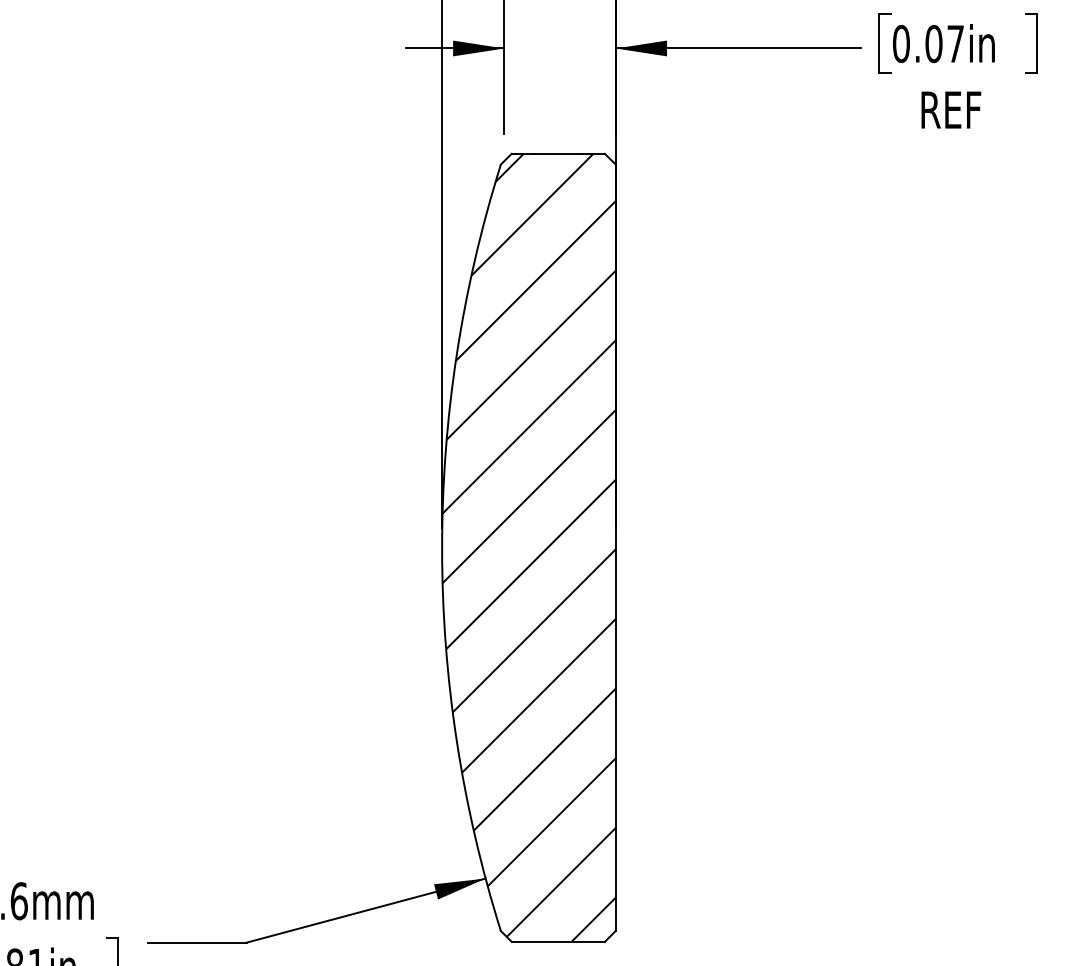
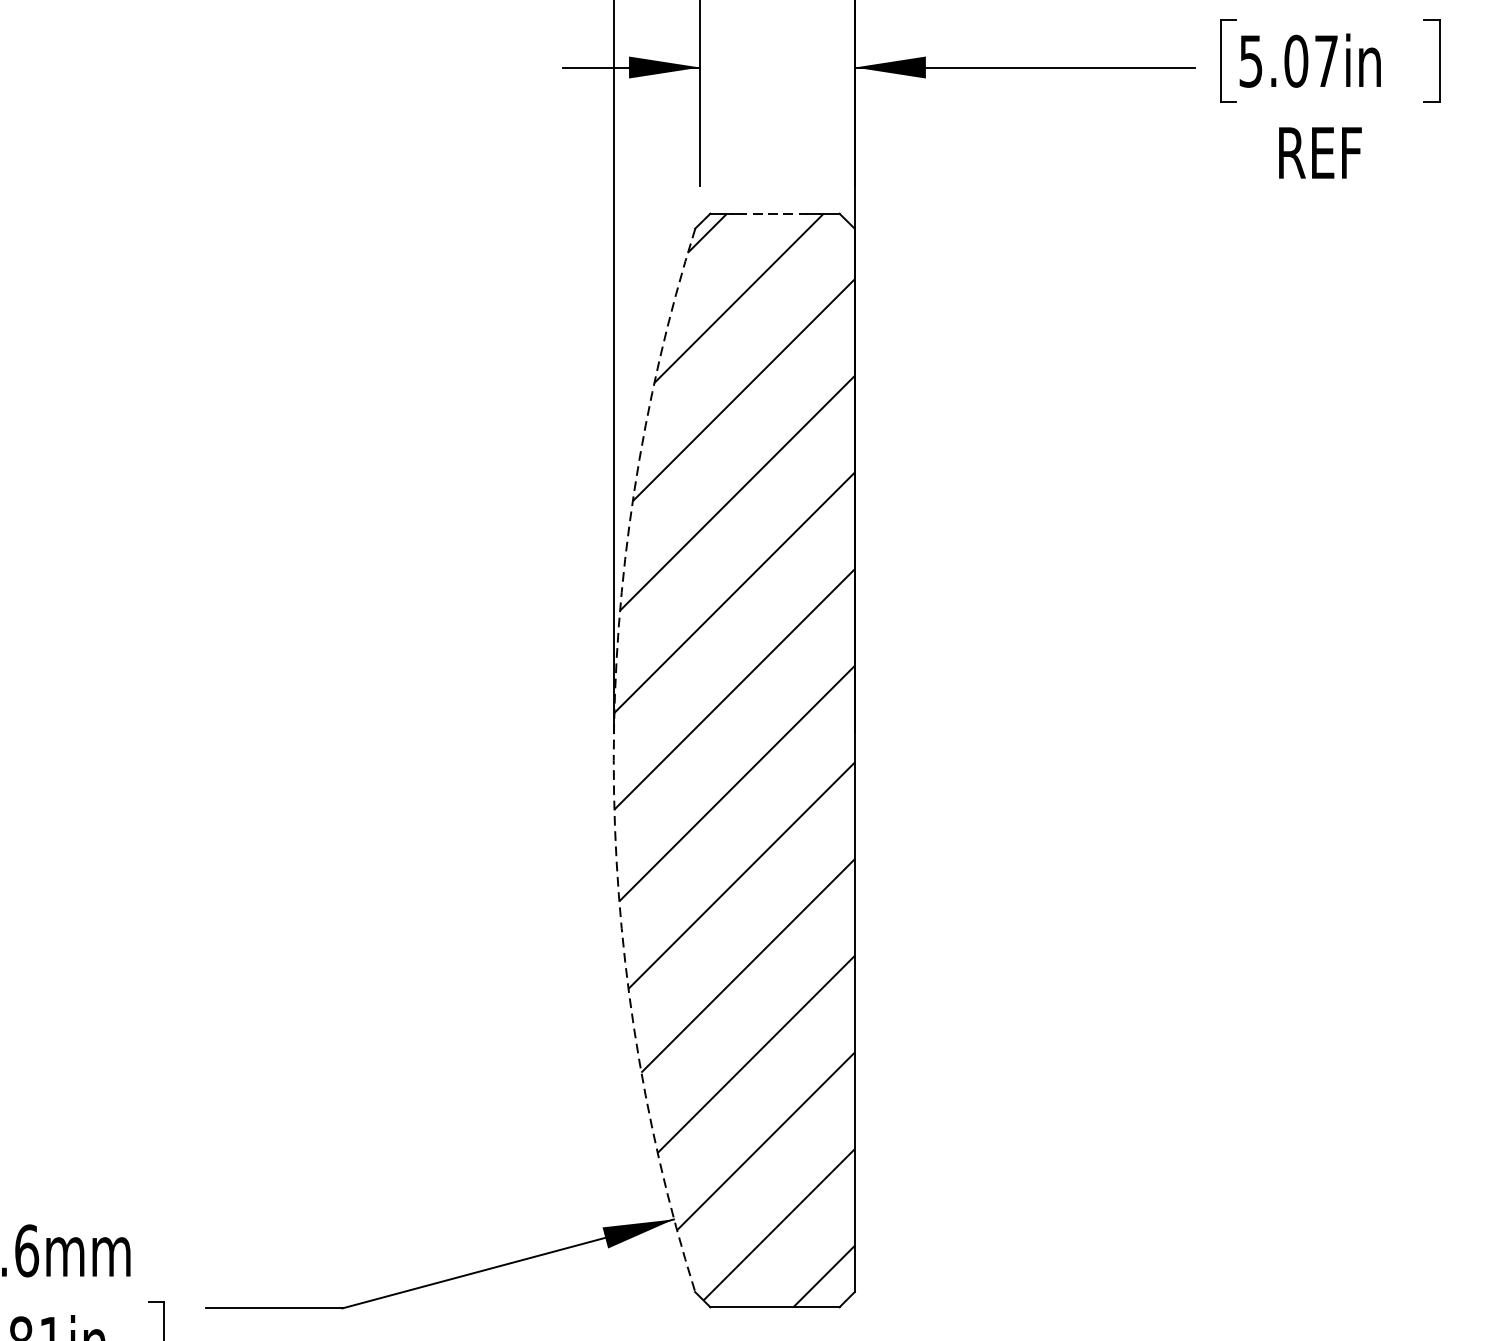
text: (900, 43) -> (1249, 60), 0.07in -> 5.07in
line: (558, 153) -> (775, 213), solid -> dashed
arc: (442, 547) -> (614, 760), solid -> dashed

